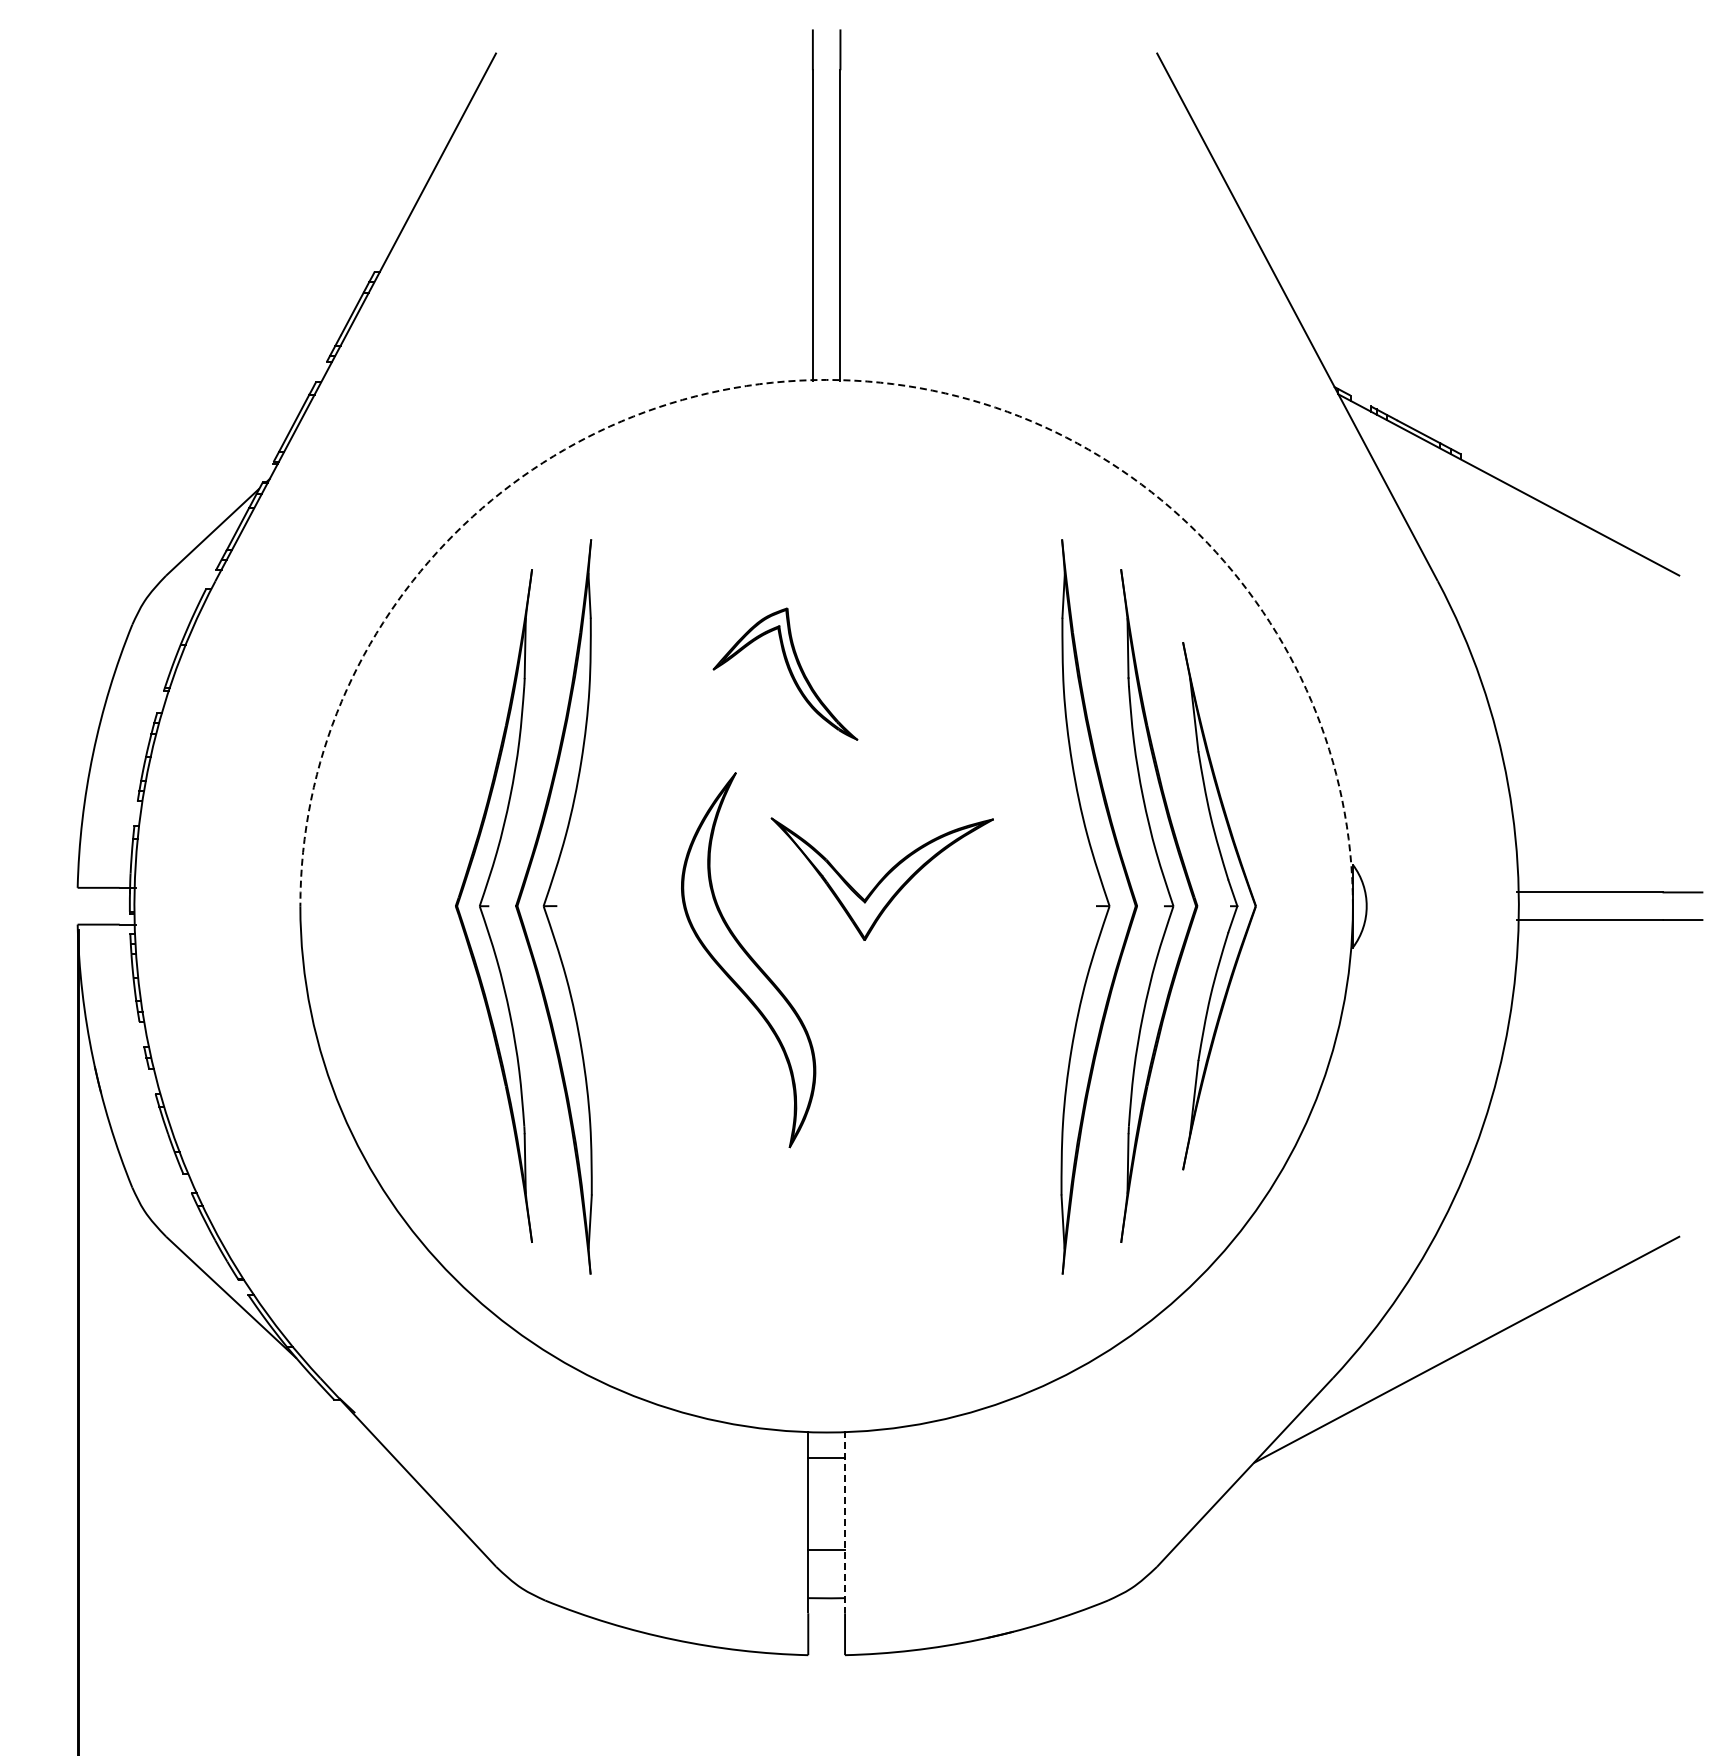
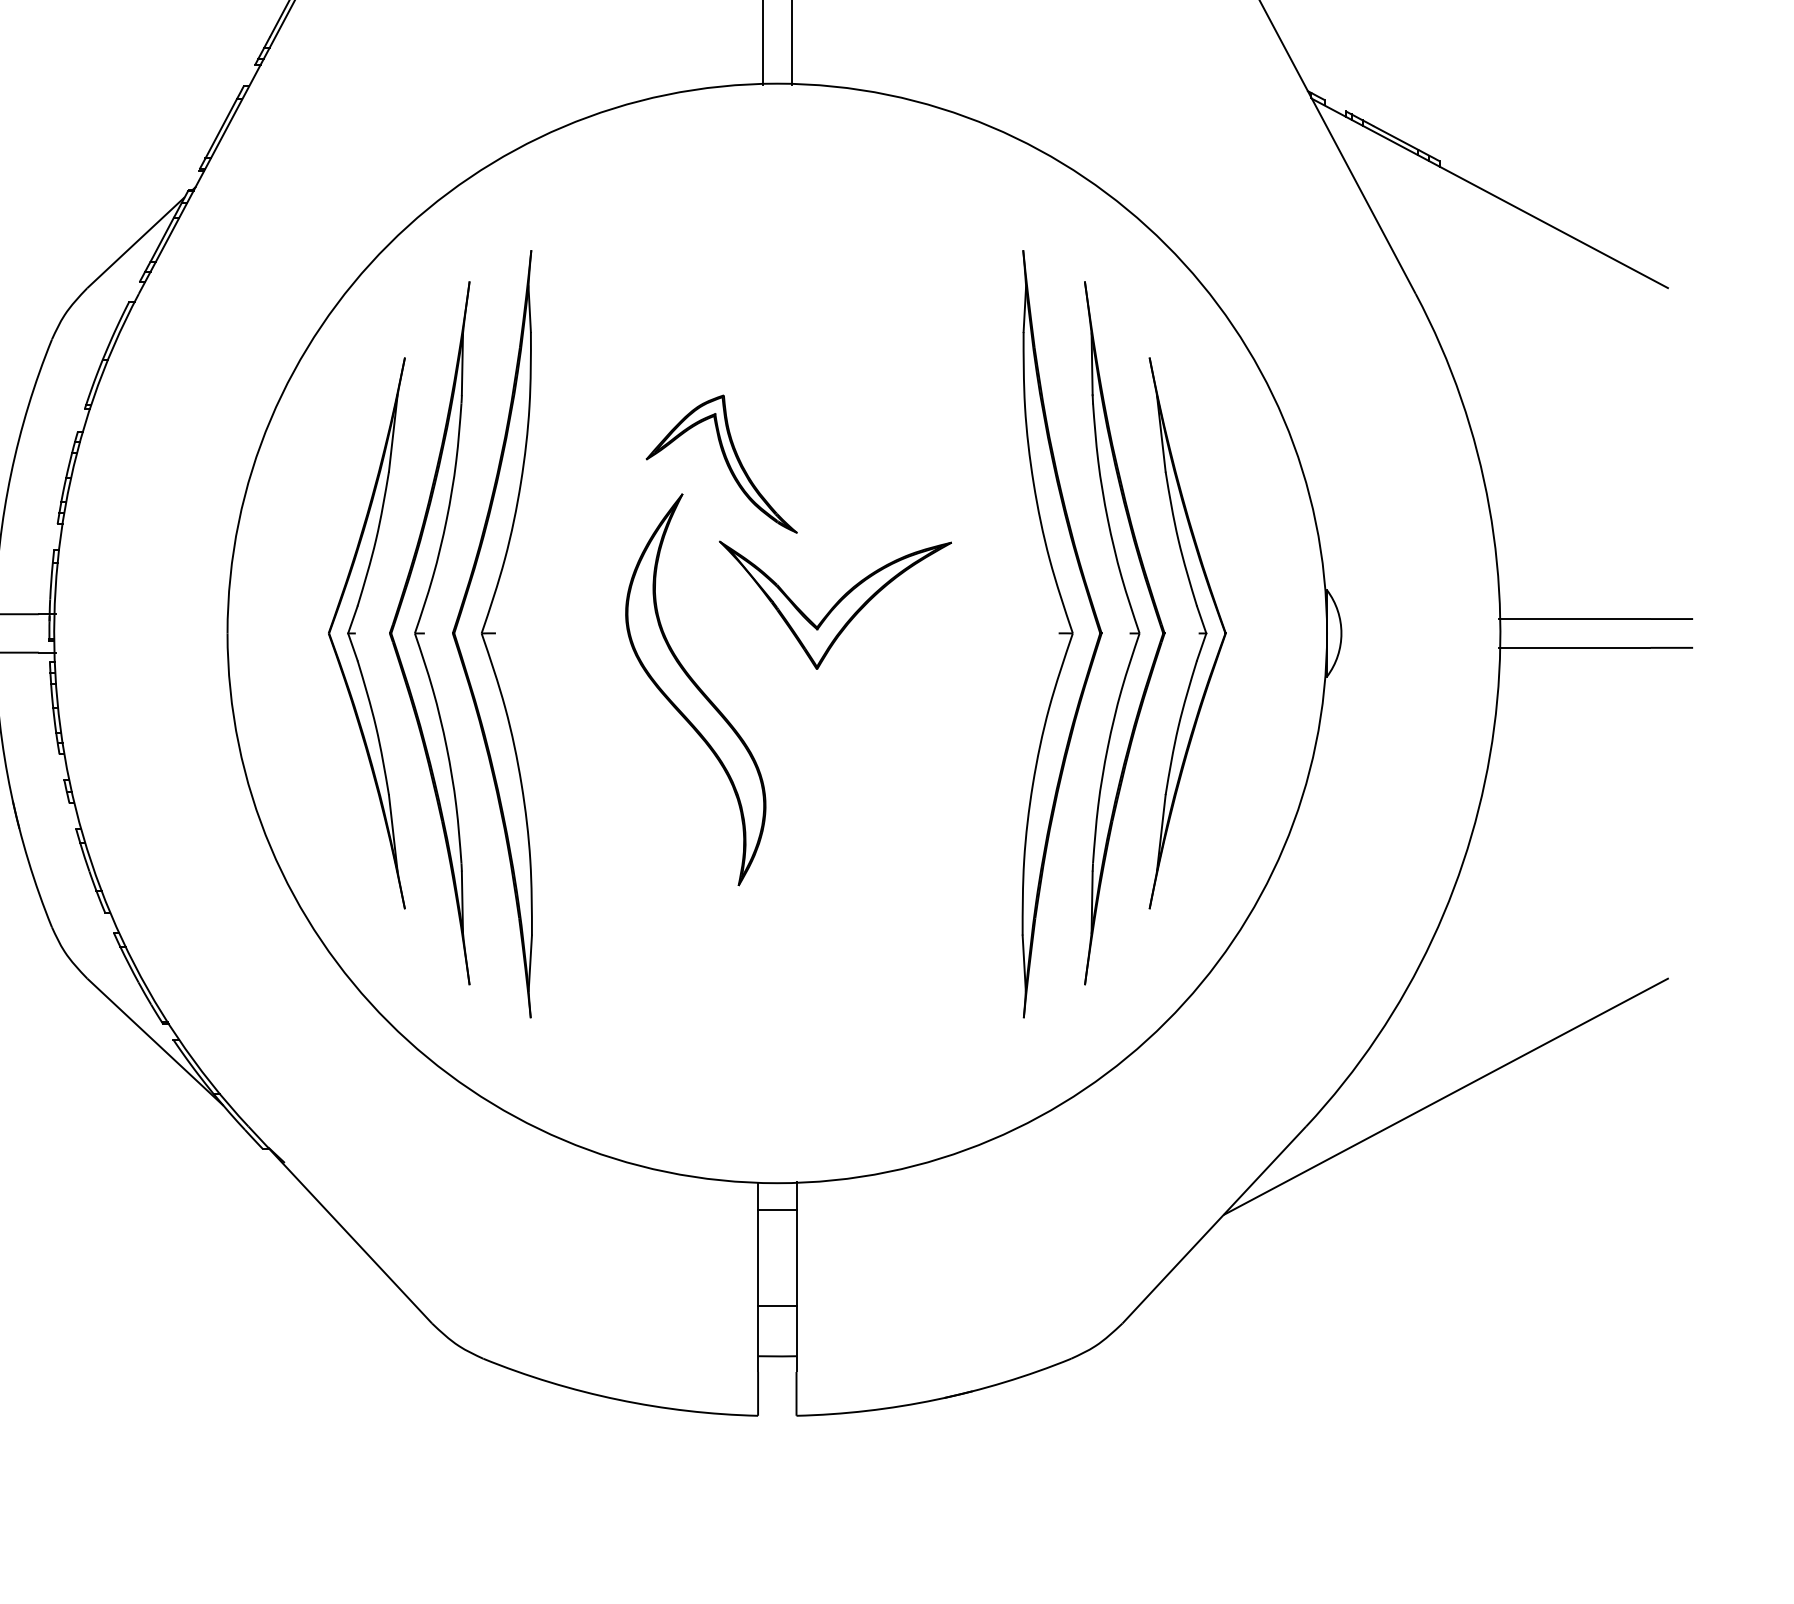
arc: (826, 379) -> (777, 83), dashed -> solid
part: (785, 673) -> (721, 463), moved
part: (423, 906) -> (356, 633), added
line: (845, 1523) -> (796, 1278), dashed -> solid

